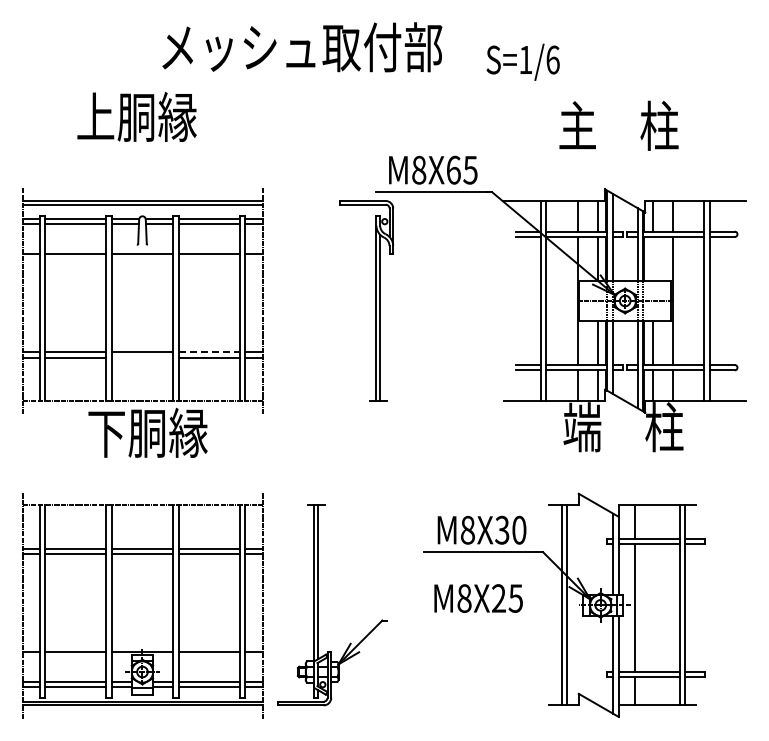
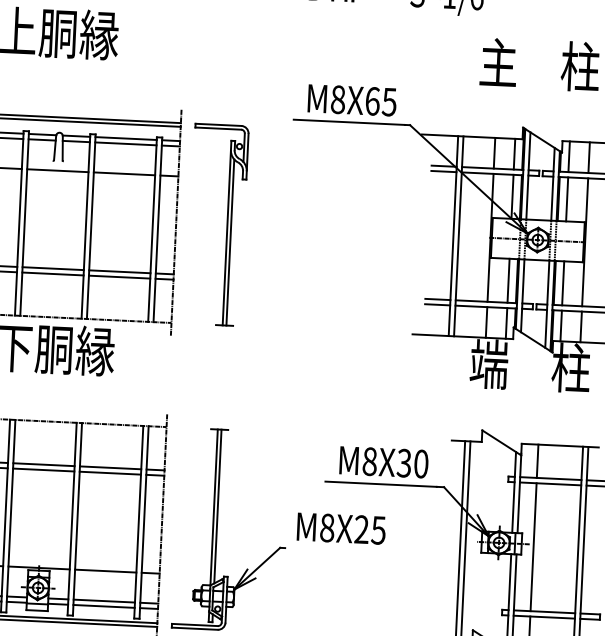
line: (652, 259) -> (567, 199), added
part: (375, 300) -> (226, 224), moved
line: (209, 352) -> (120, 271), dashed -> solid
line: (142, 357) -> (53, 273), added
text: (478, 598) -> (341, 528), moved

